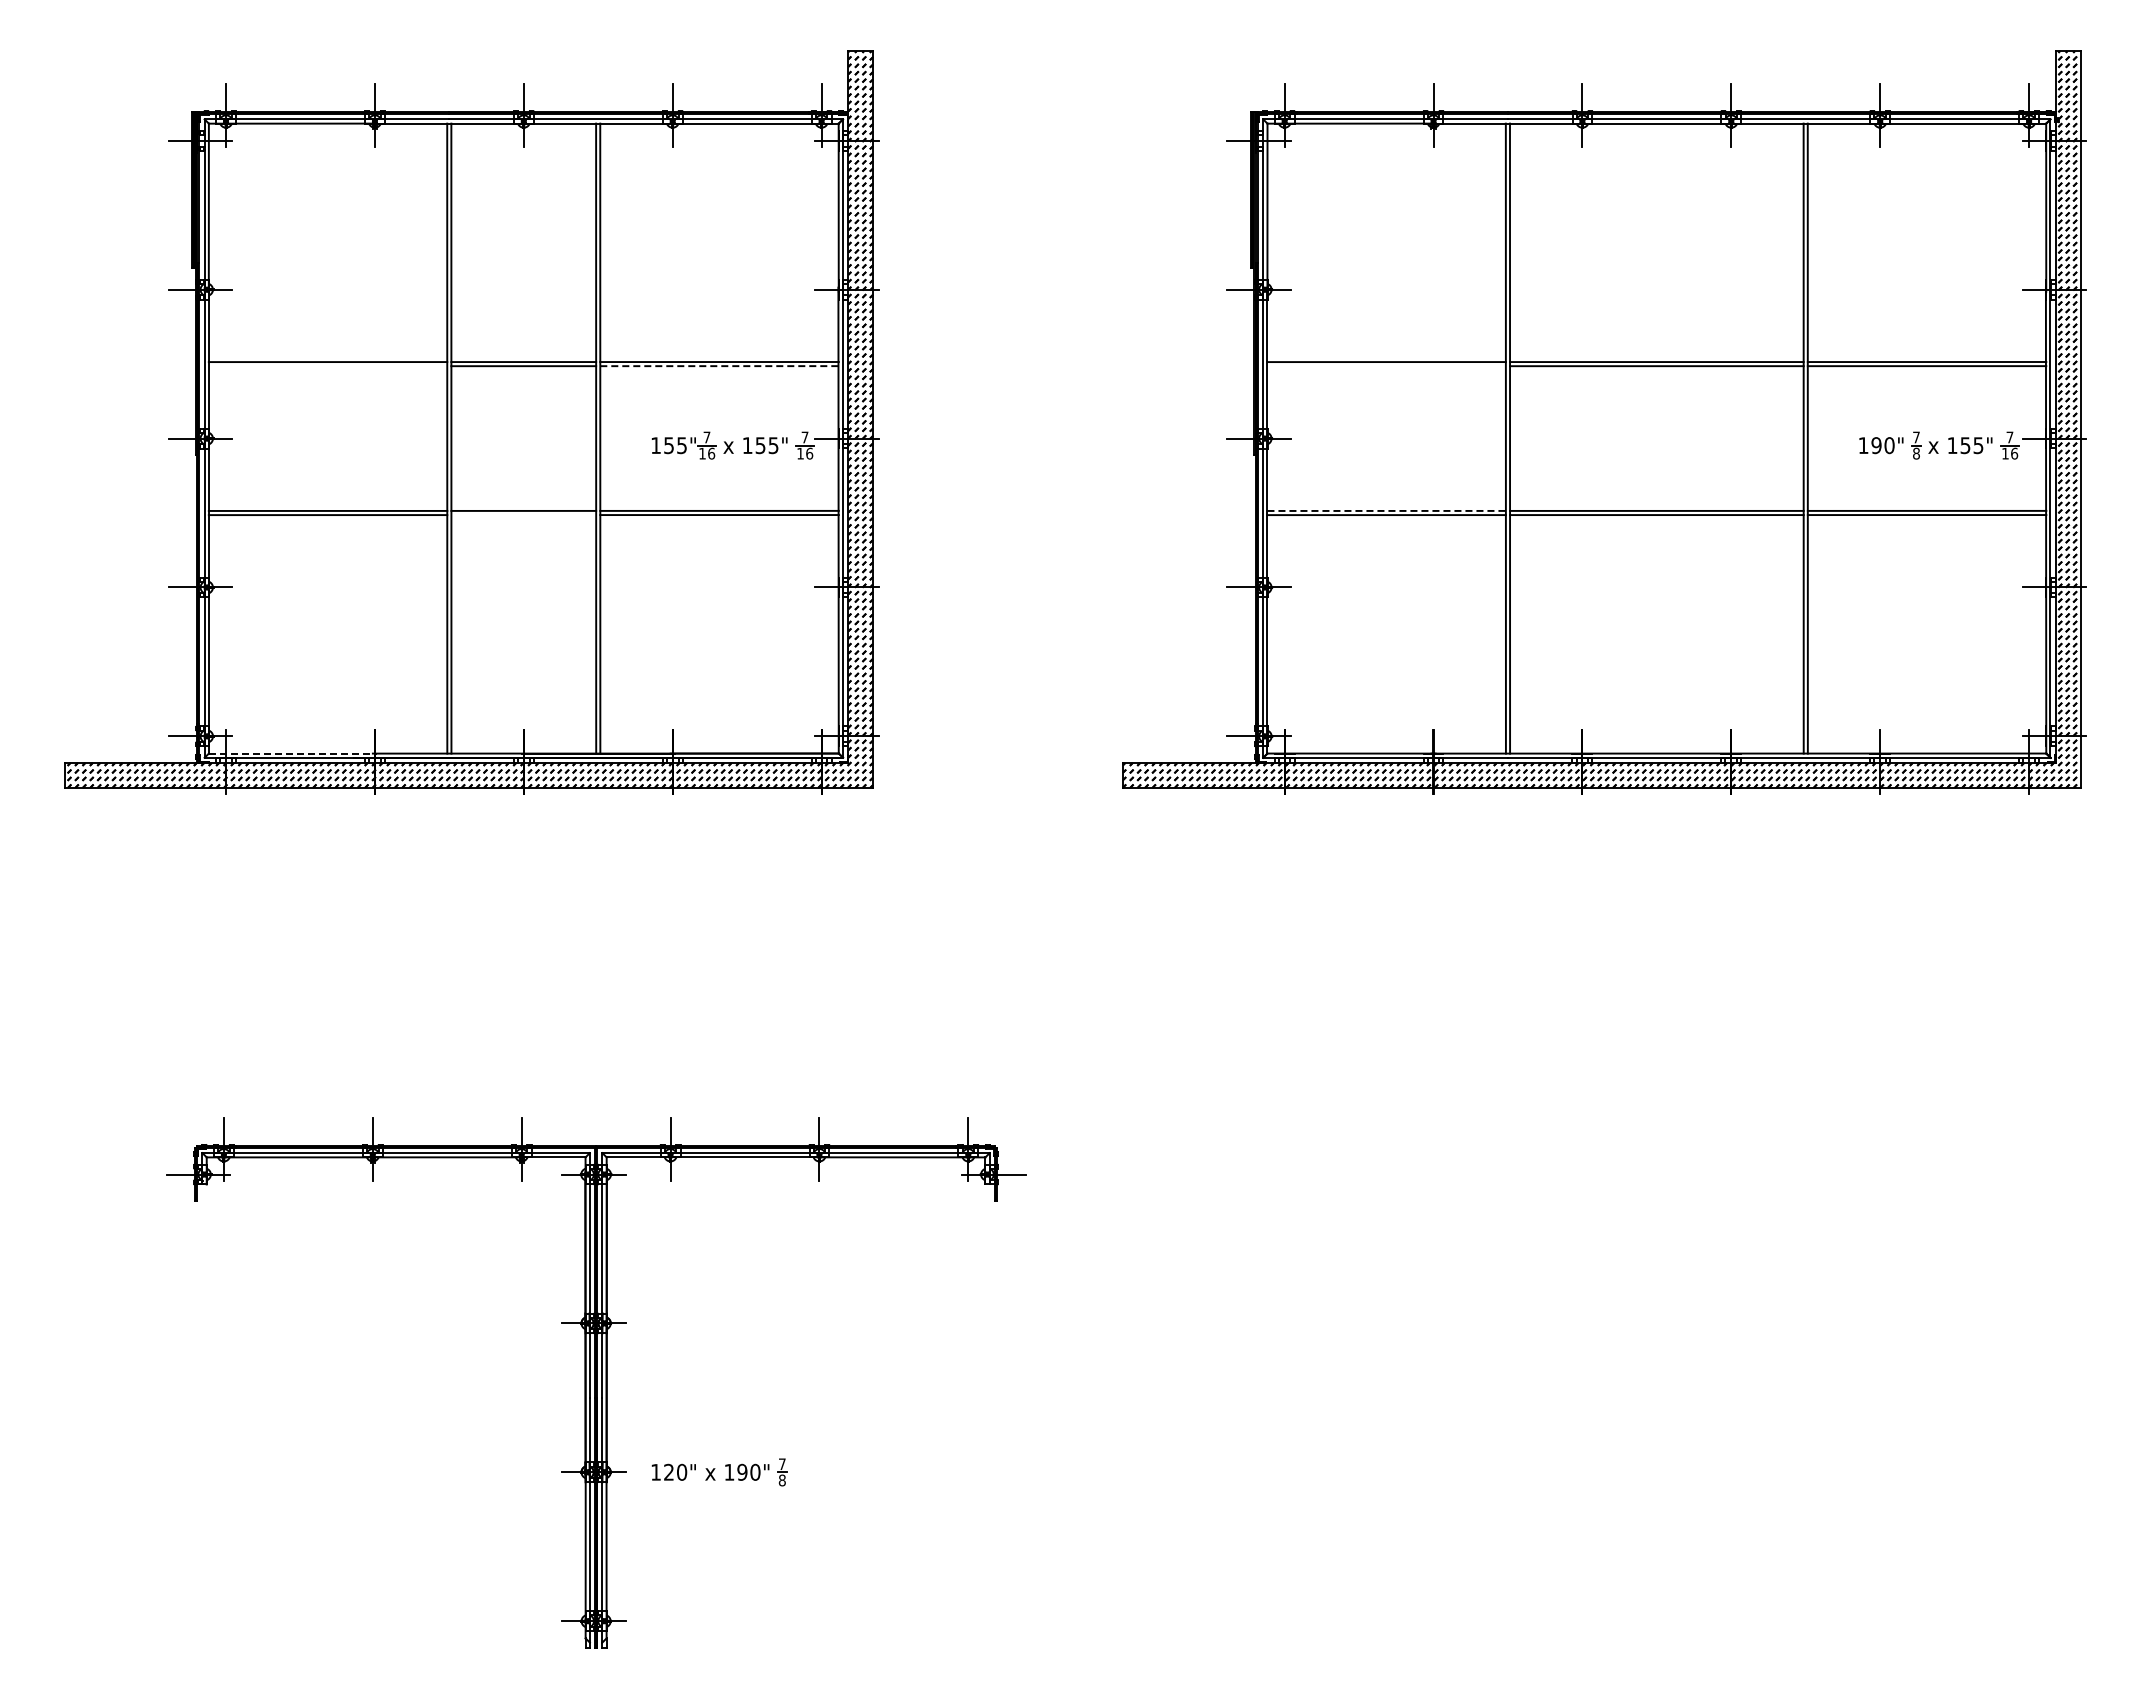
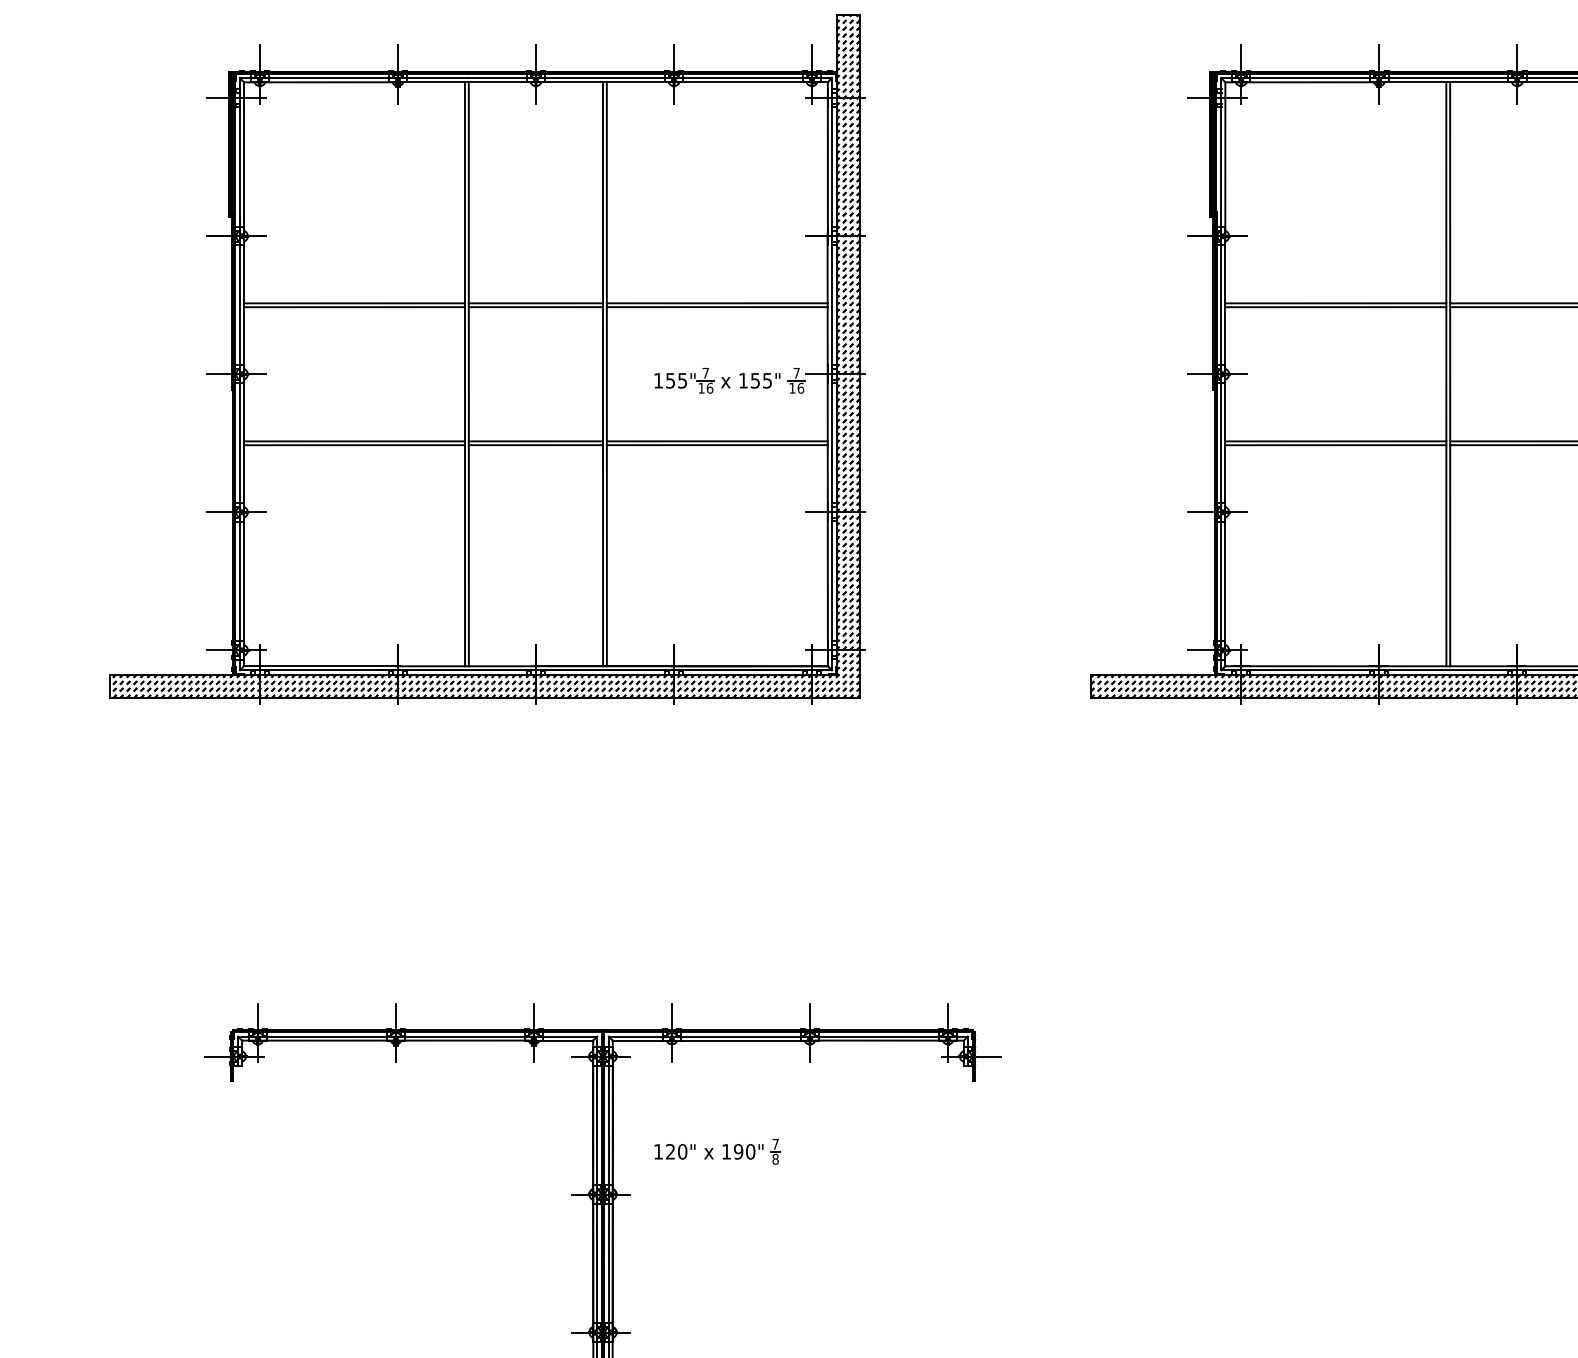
line: (327, 366) -> (353, 307), added
line: (720, 366) -> (718, 307), dashed -> solid
line: (1386, 366) -> (1335, 307), added
line: (1387, 510) -> (1336, 440), dashed -> solid
line: (523, 515) -> (535, 445), added
line: (293, 753) -> (322, 666), dashed -> solid
part: (719, 1472) -> (717, 1151), moved

